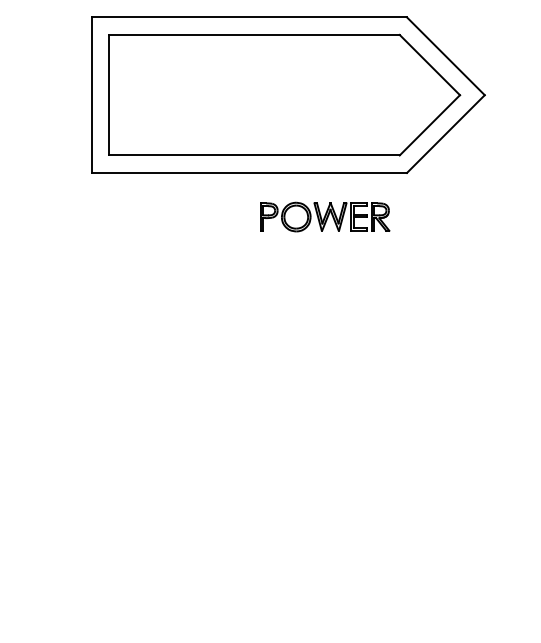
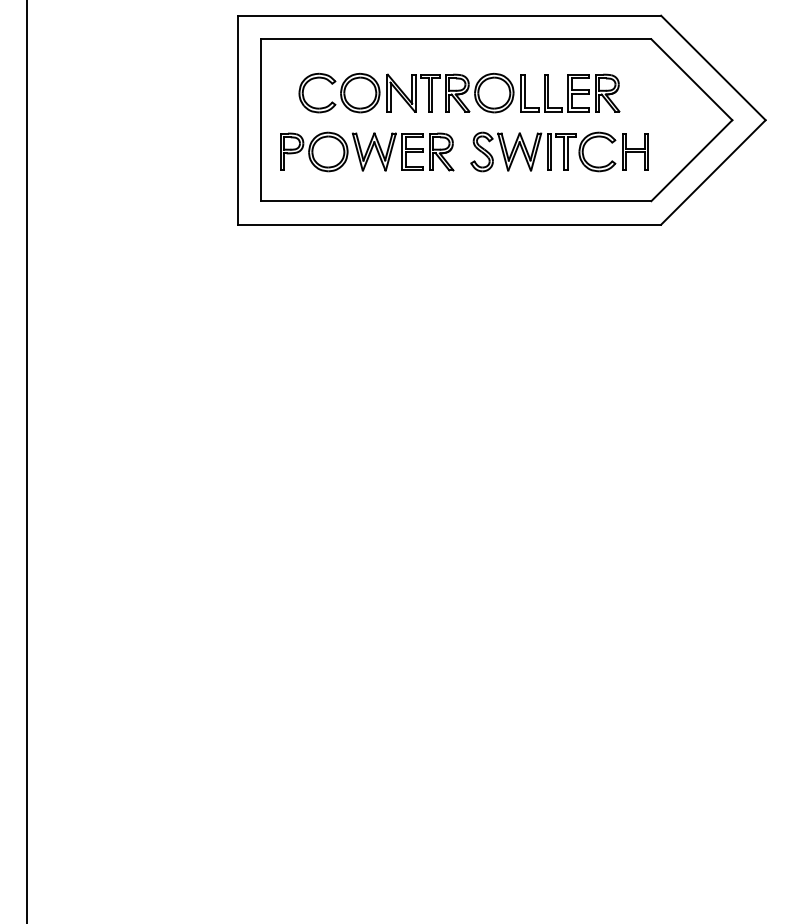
part: (256, 74) -> (459, 92), added
part: (331, 118) -> (559, 151), added
part: (325, 216) -> (367, 151), moved

